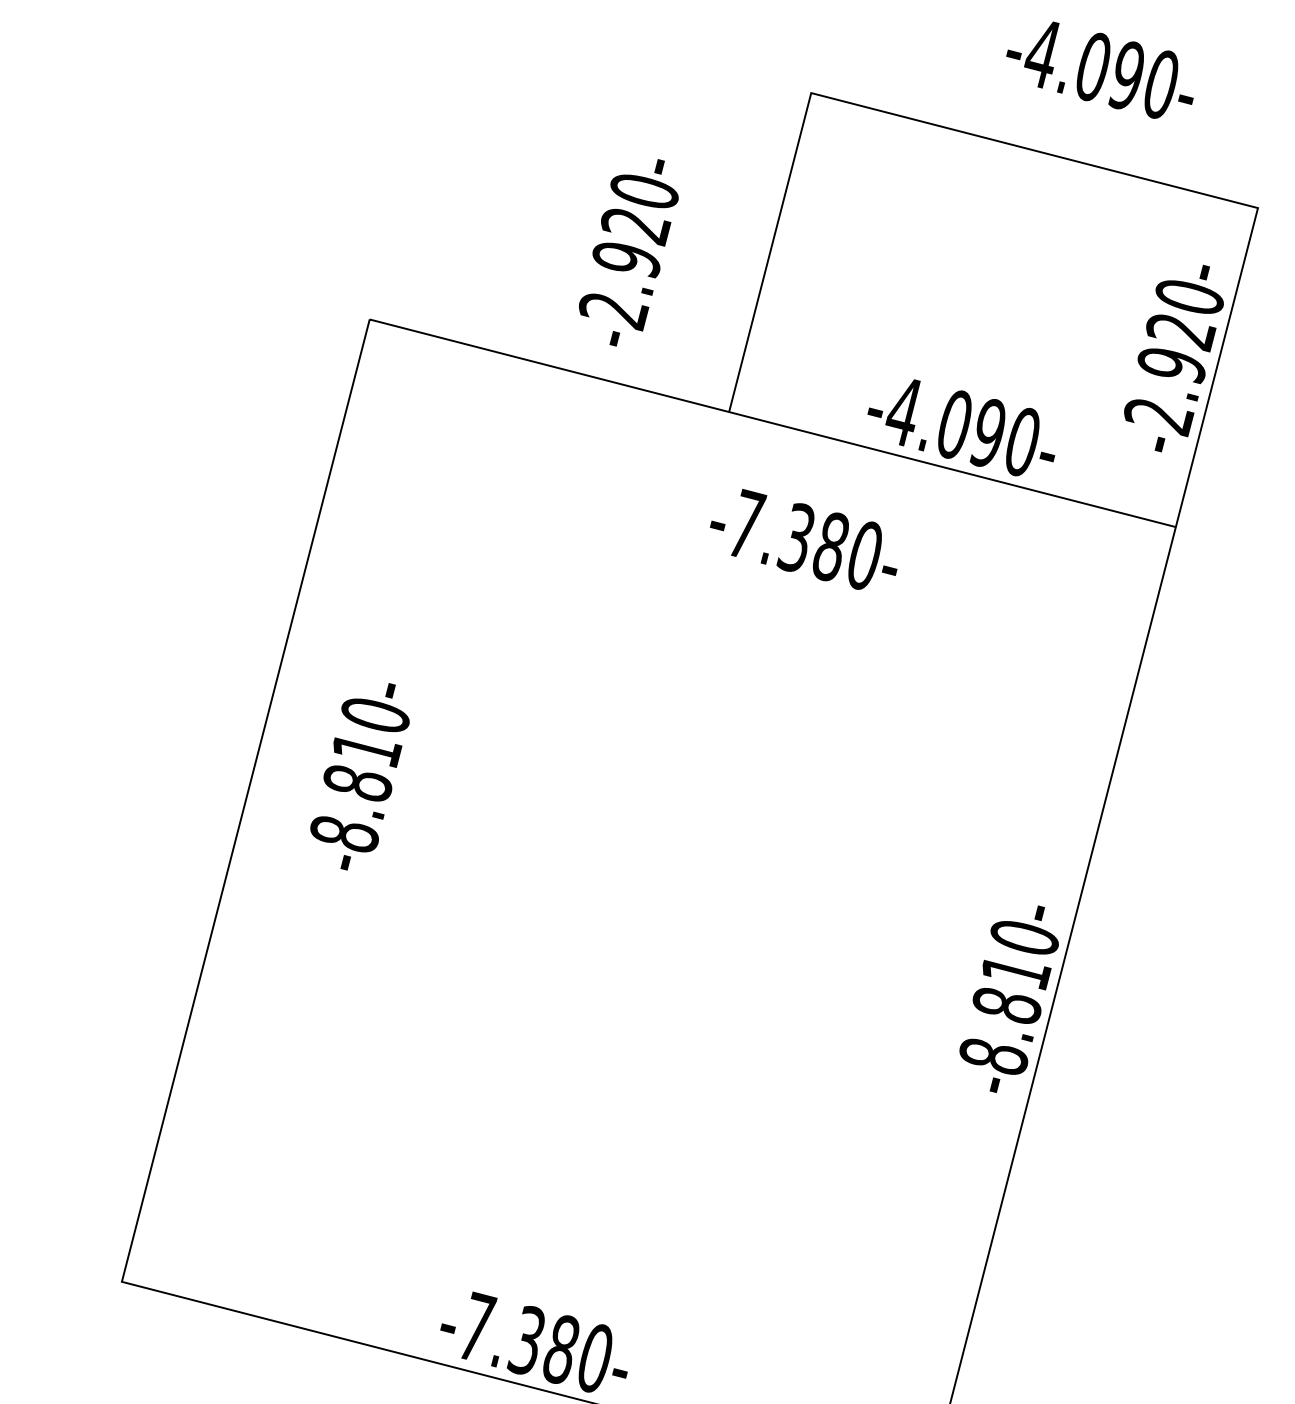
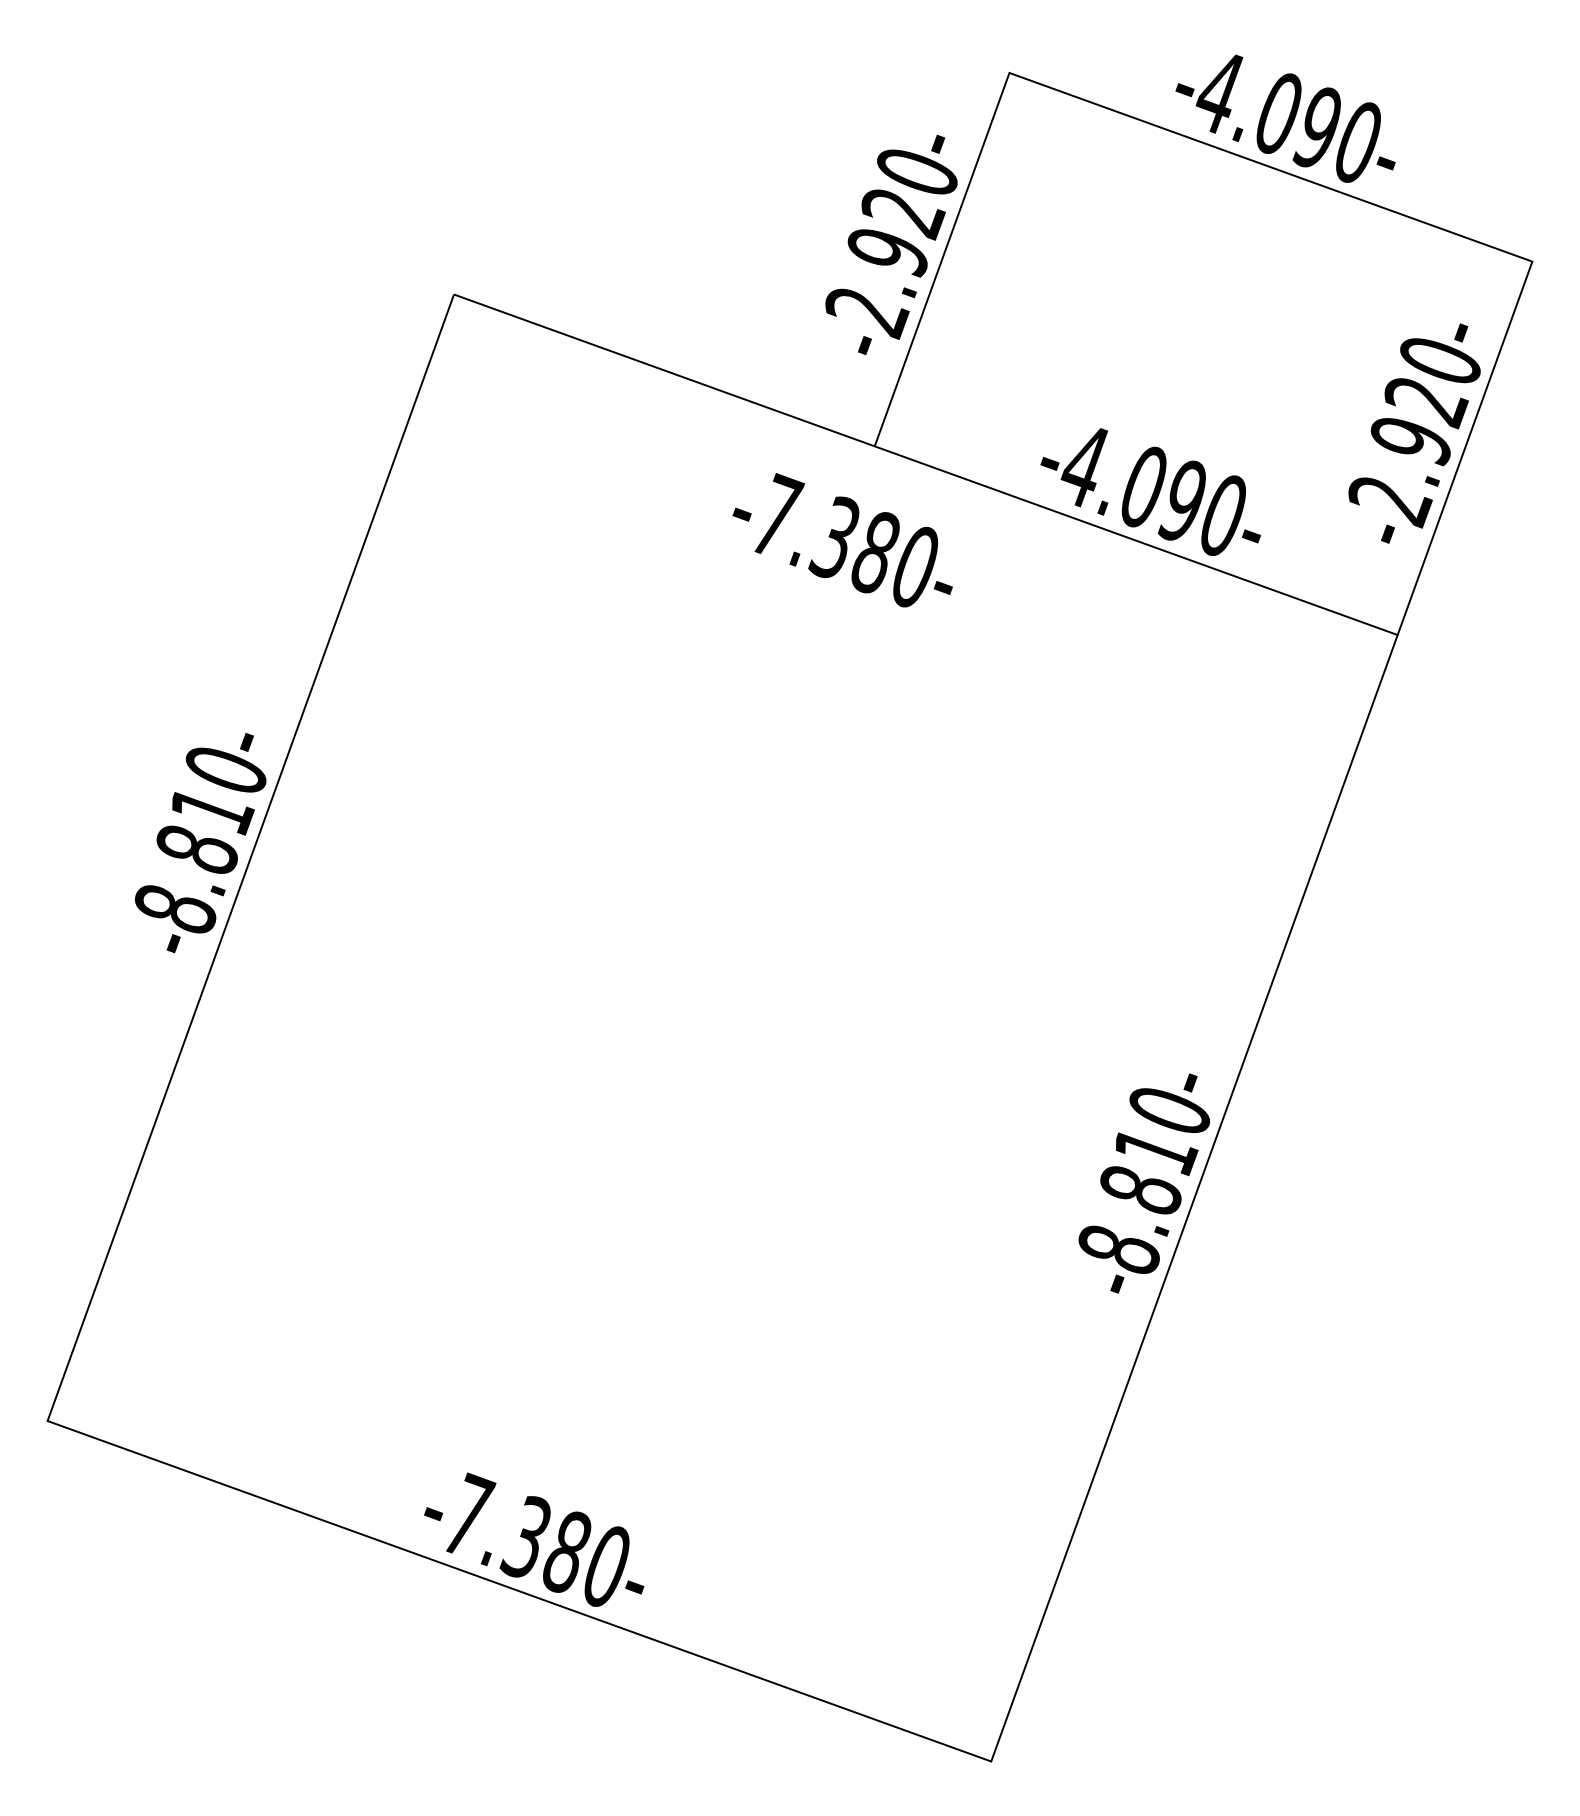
text: (1099, 70) -> (1285, 118), moved
text: (628, 253) -> (891, 244), moved
text: (802, 539) -> (842, 540), moved
text: (360, 777) -> (200, 843), moved

